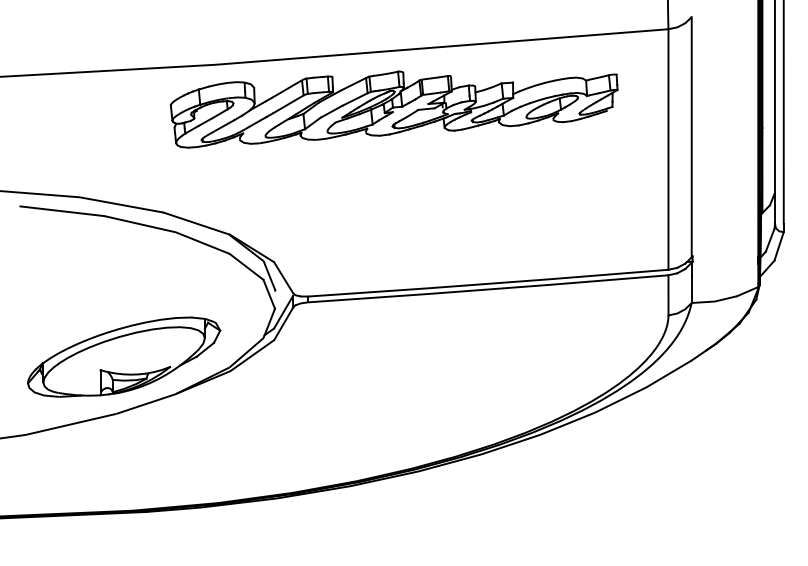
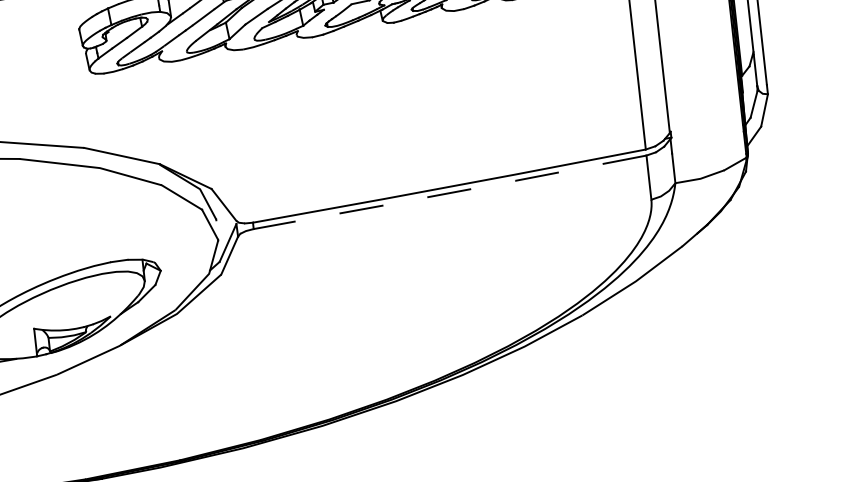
line: (487, 289) -> (449, 193), solid -> dashed

